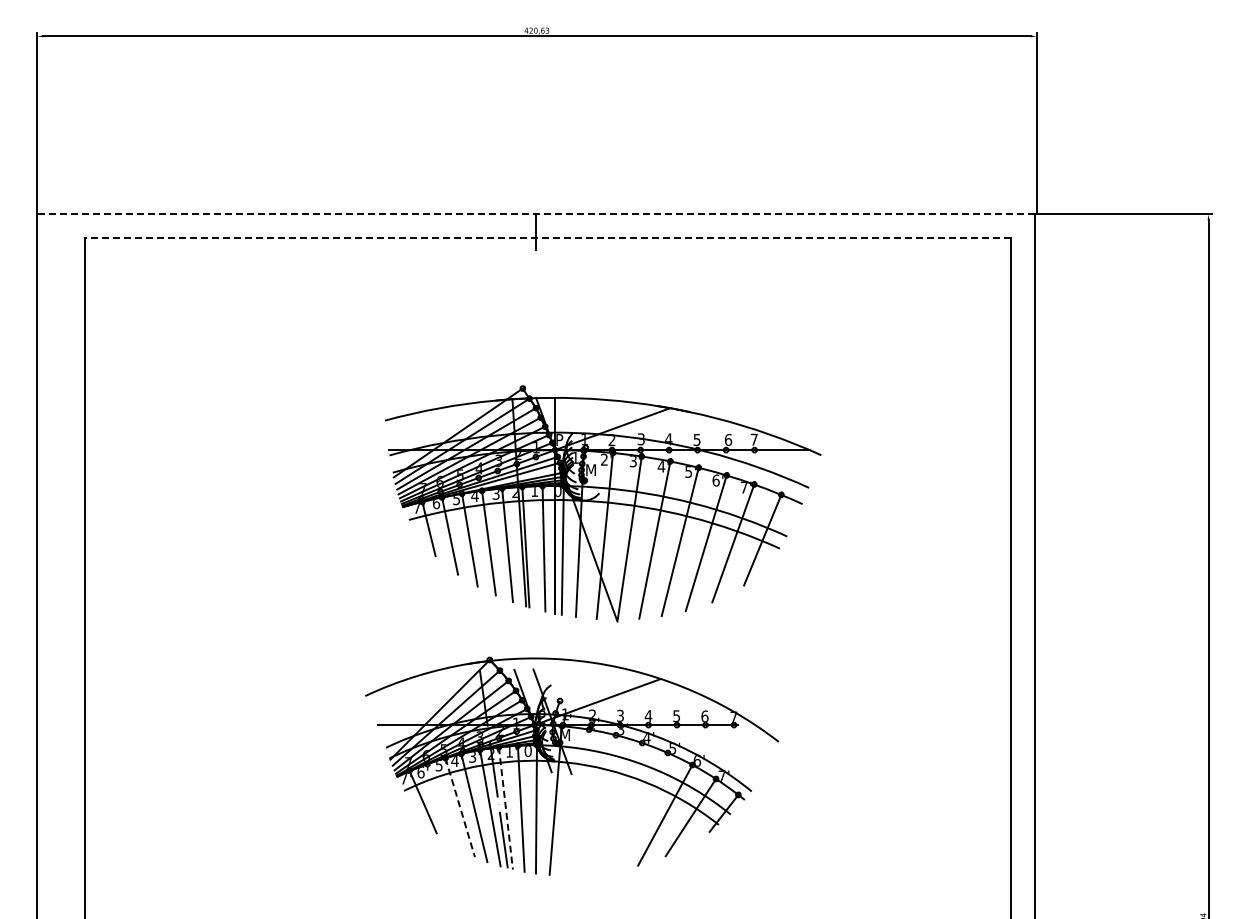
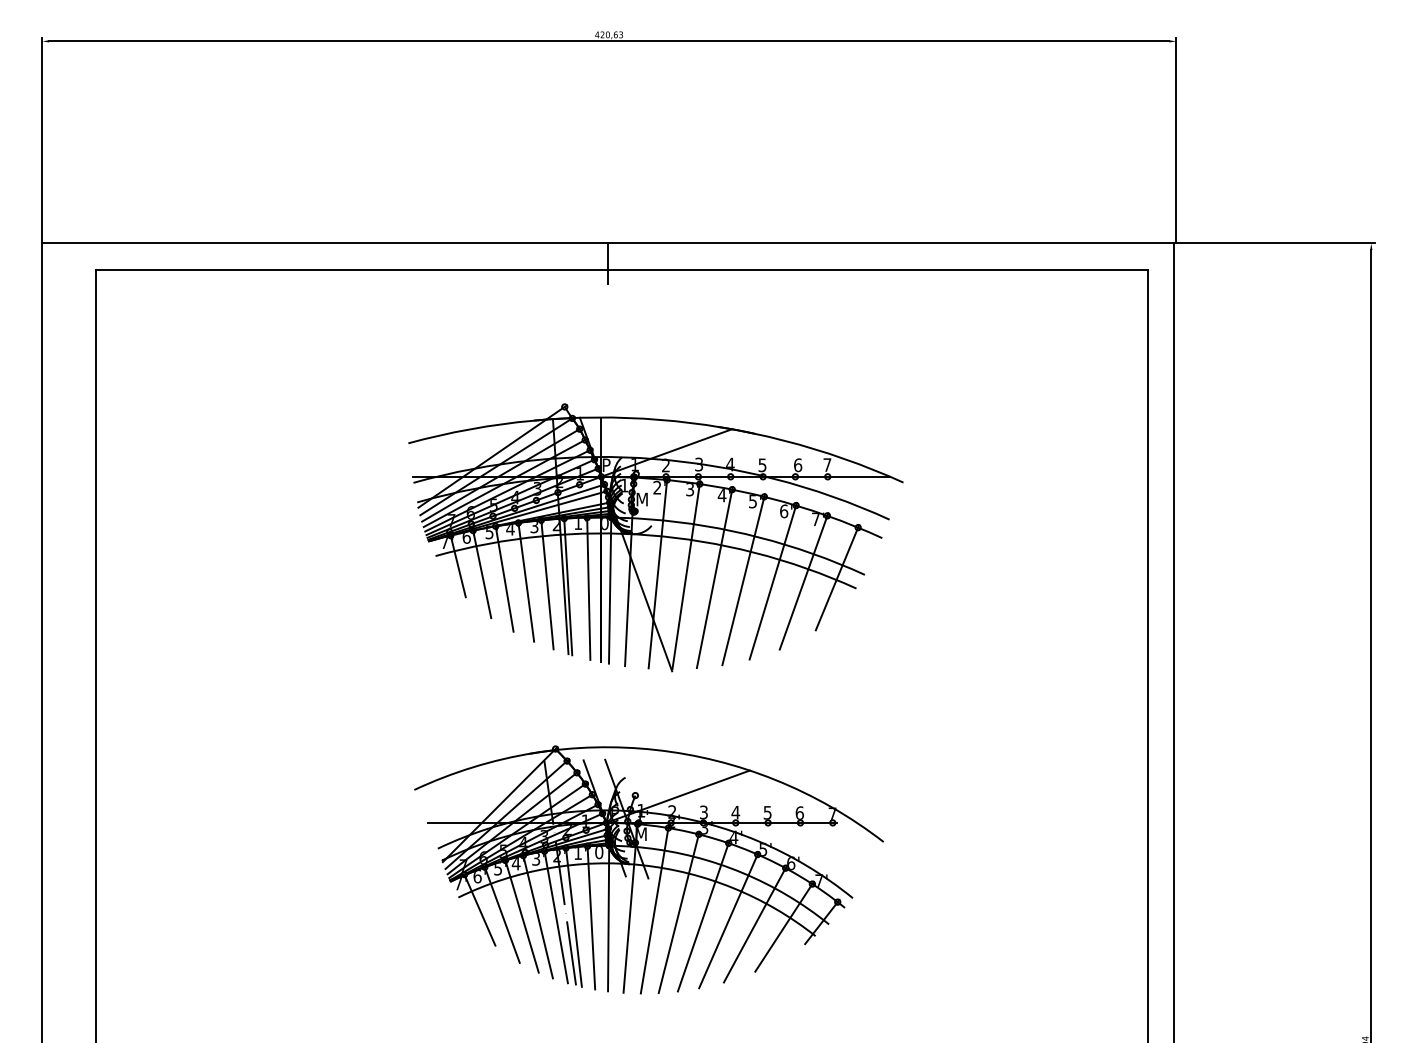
line: (536, 214) -> (608, 243), dashed -> solid
line: (547, 238) -> (621, 270), dashed -> solid
part: (603, 503) -> (656, 537), moved
line: (576, 801) -> (654, 909), added
line: (598, 803) -> (678, 911), added
line: (442, 806) -> (501, 915), added
line: (620, 806) -> (703, 915), added
line: (460, 807) -> (522, 916), dashed -> solid
line: (505, 808) -> (573, 917), dashed -> solid
line: (642, 810) -> (728, 919), added

